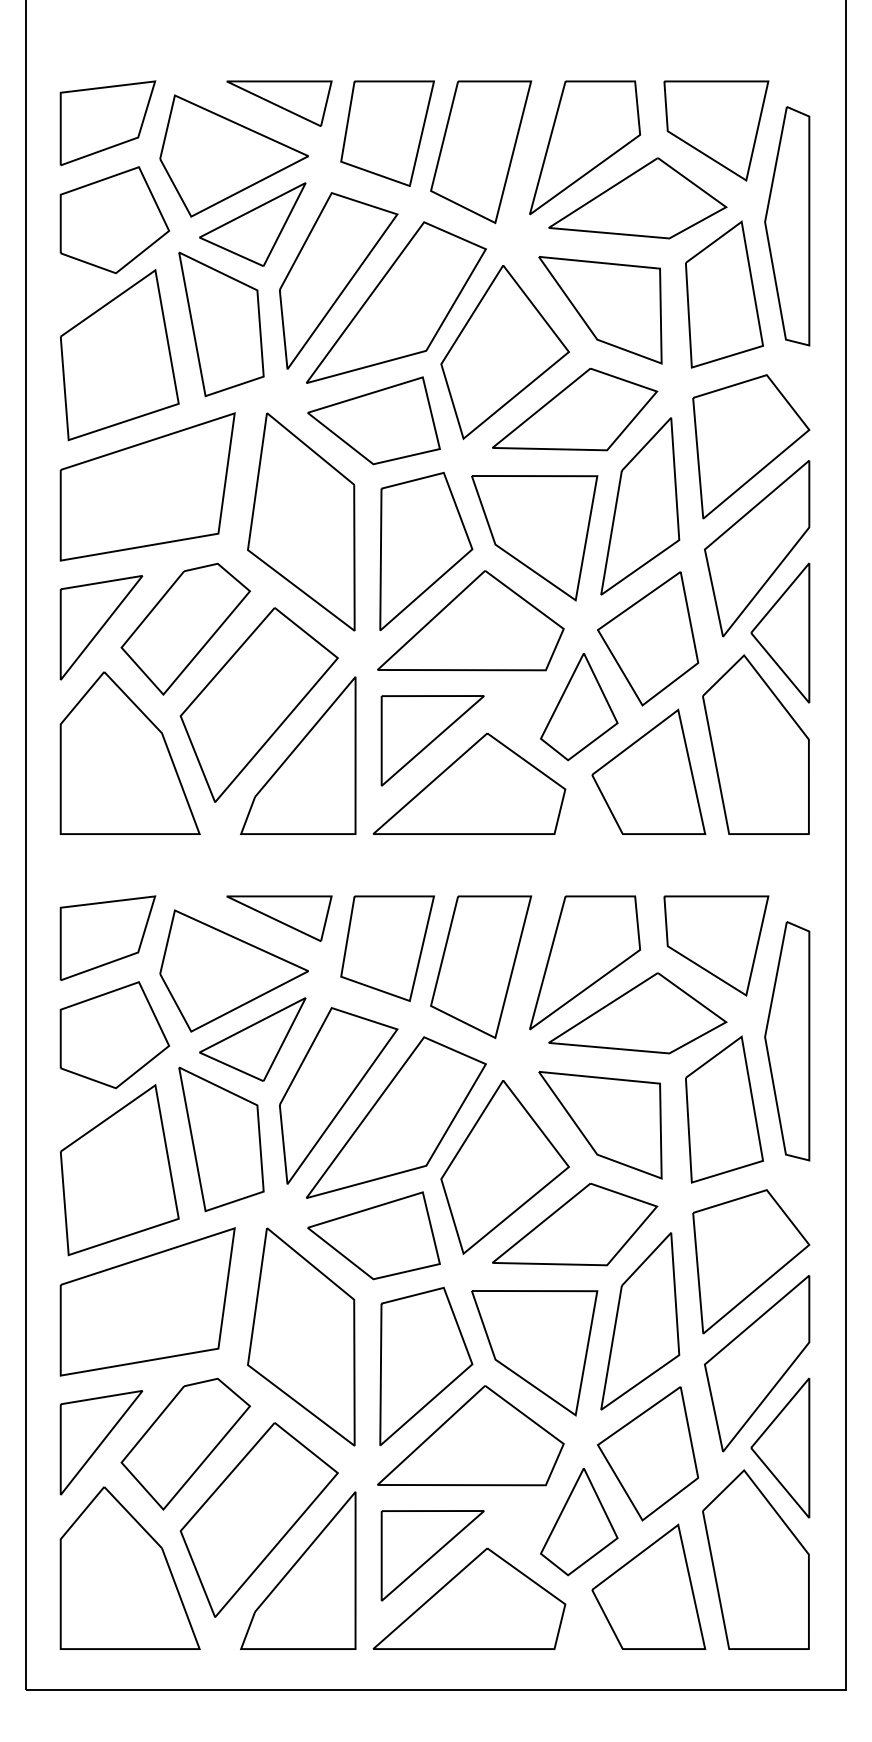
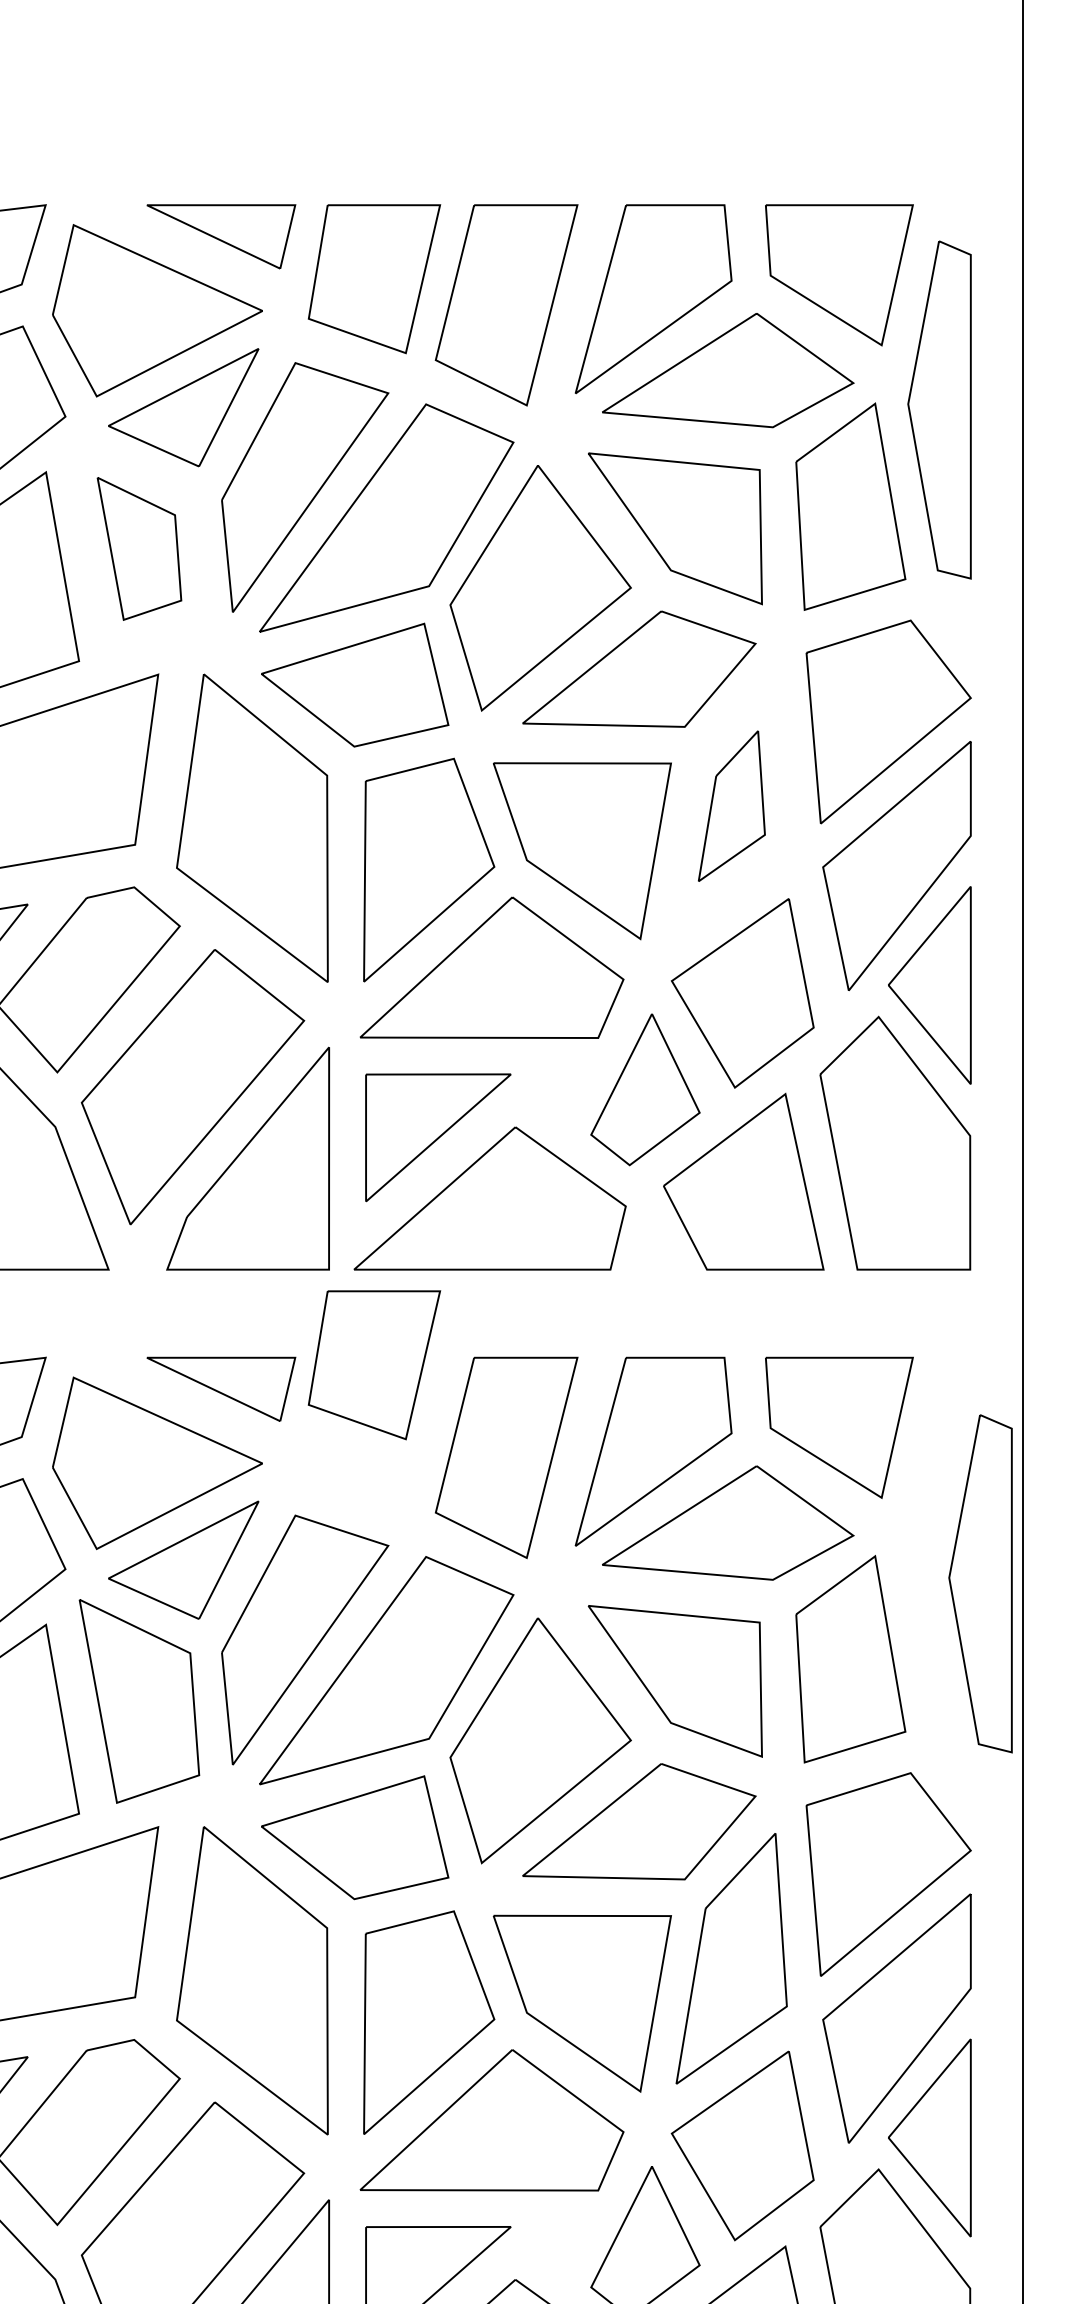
part: (221, 324) -> (139, 548), size x0.7
part: (640, 506) -> (732, 806), size x0.6
part: (387, 948) -> (374, 1364), moved
part: (787, 1041) -> (980, 1584), moved

